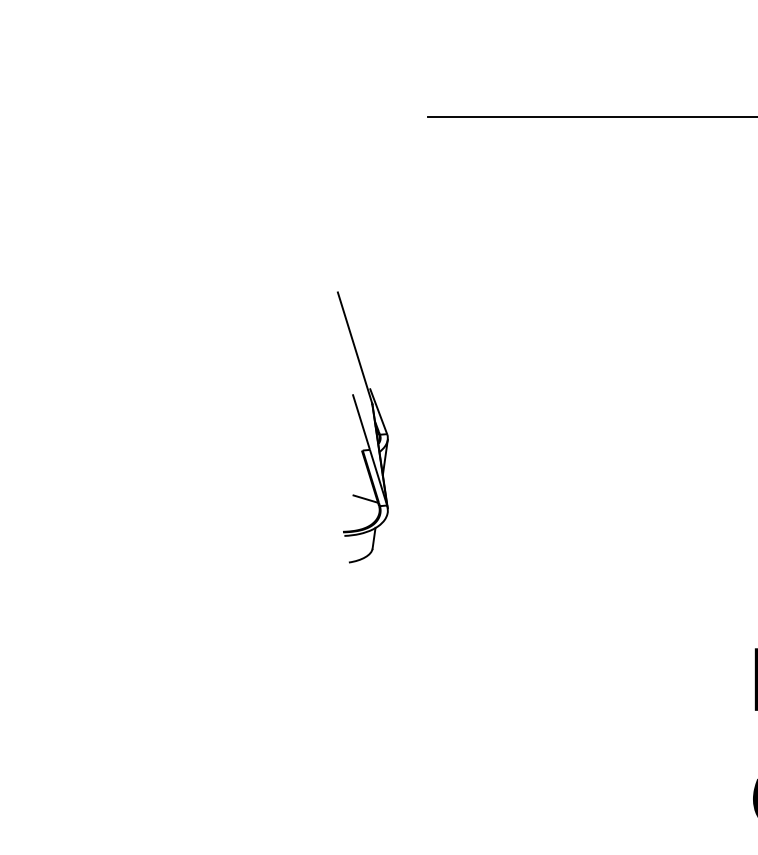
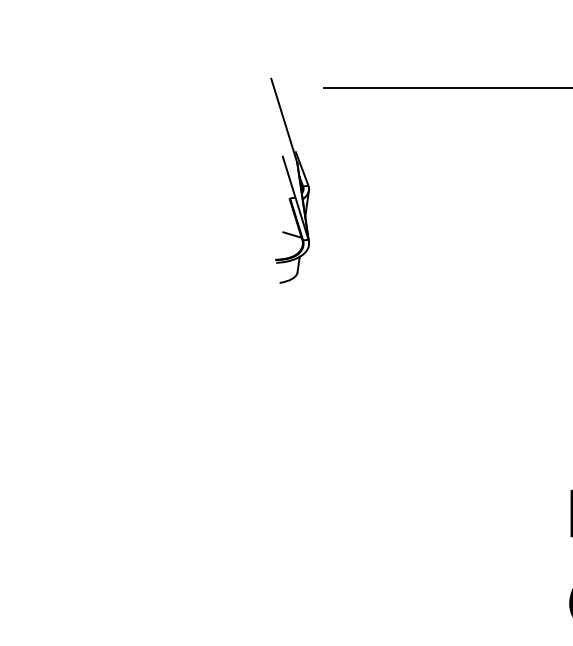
part: (362, 427) -> (289, 180), moved

